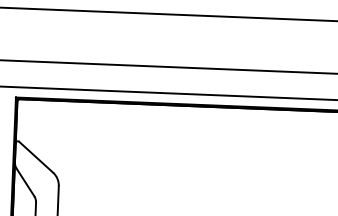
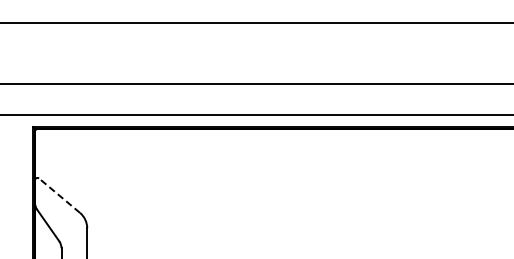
line: (36, 157) -> (59, 195), solid -> dashed

